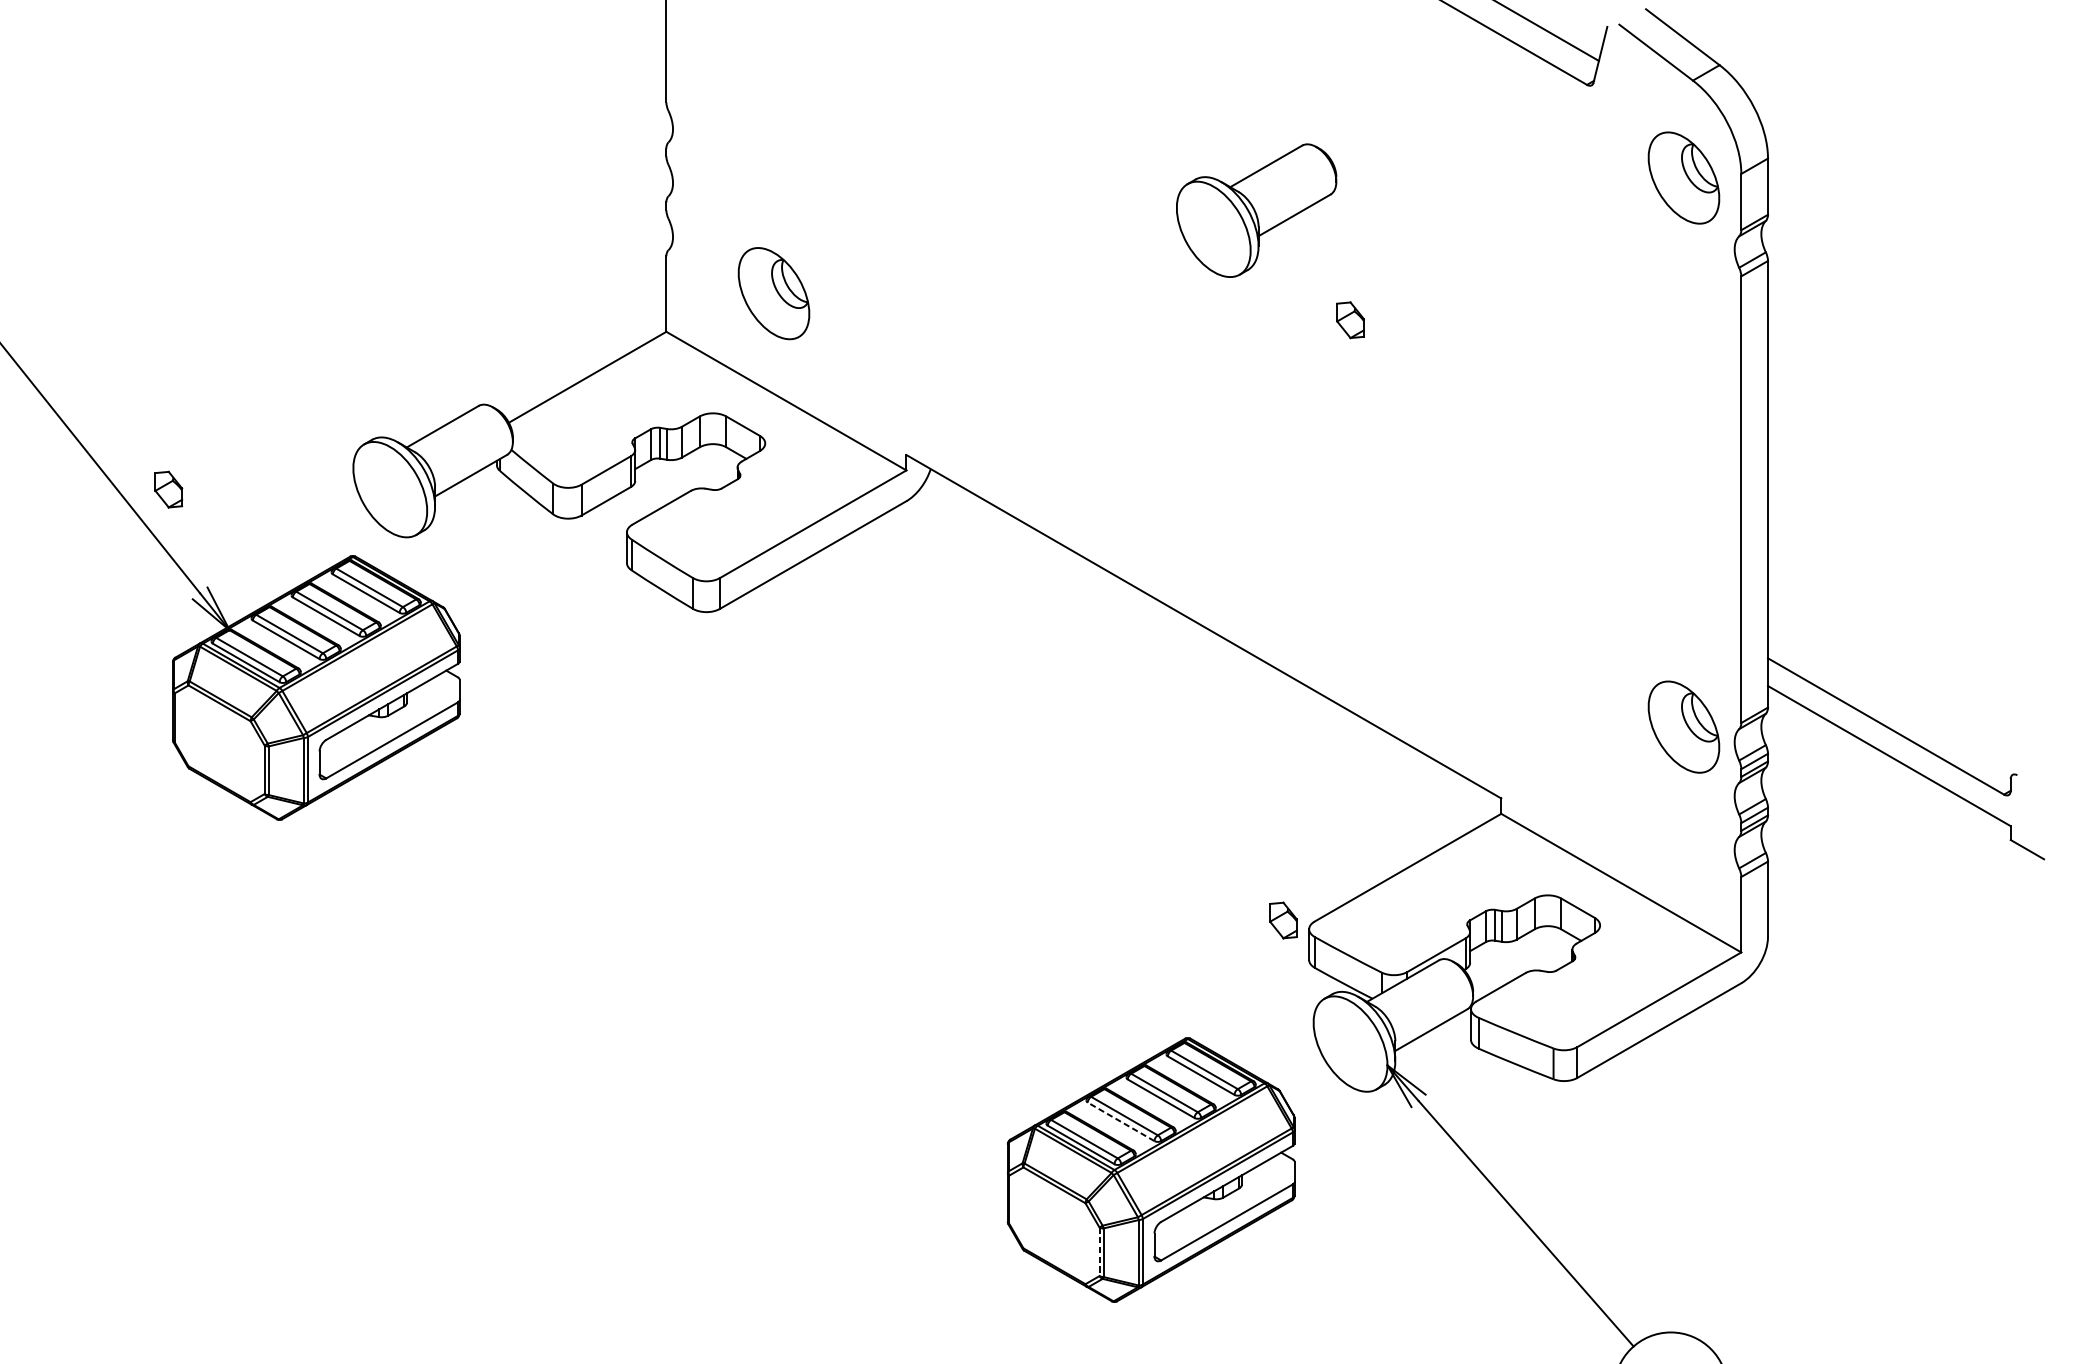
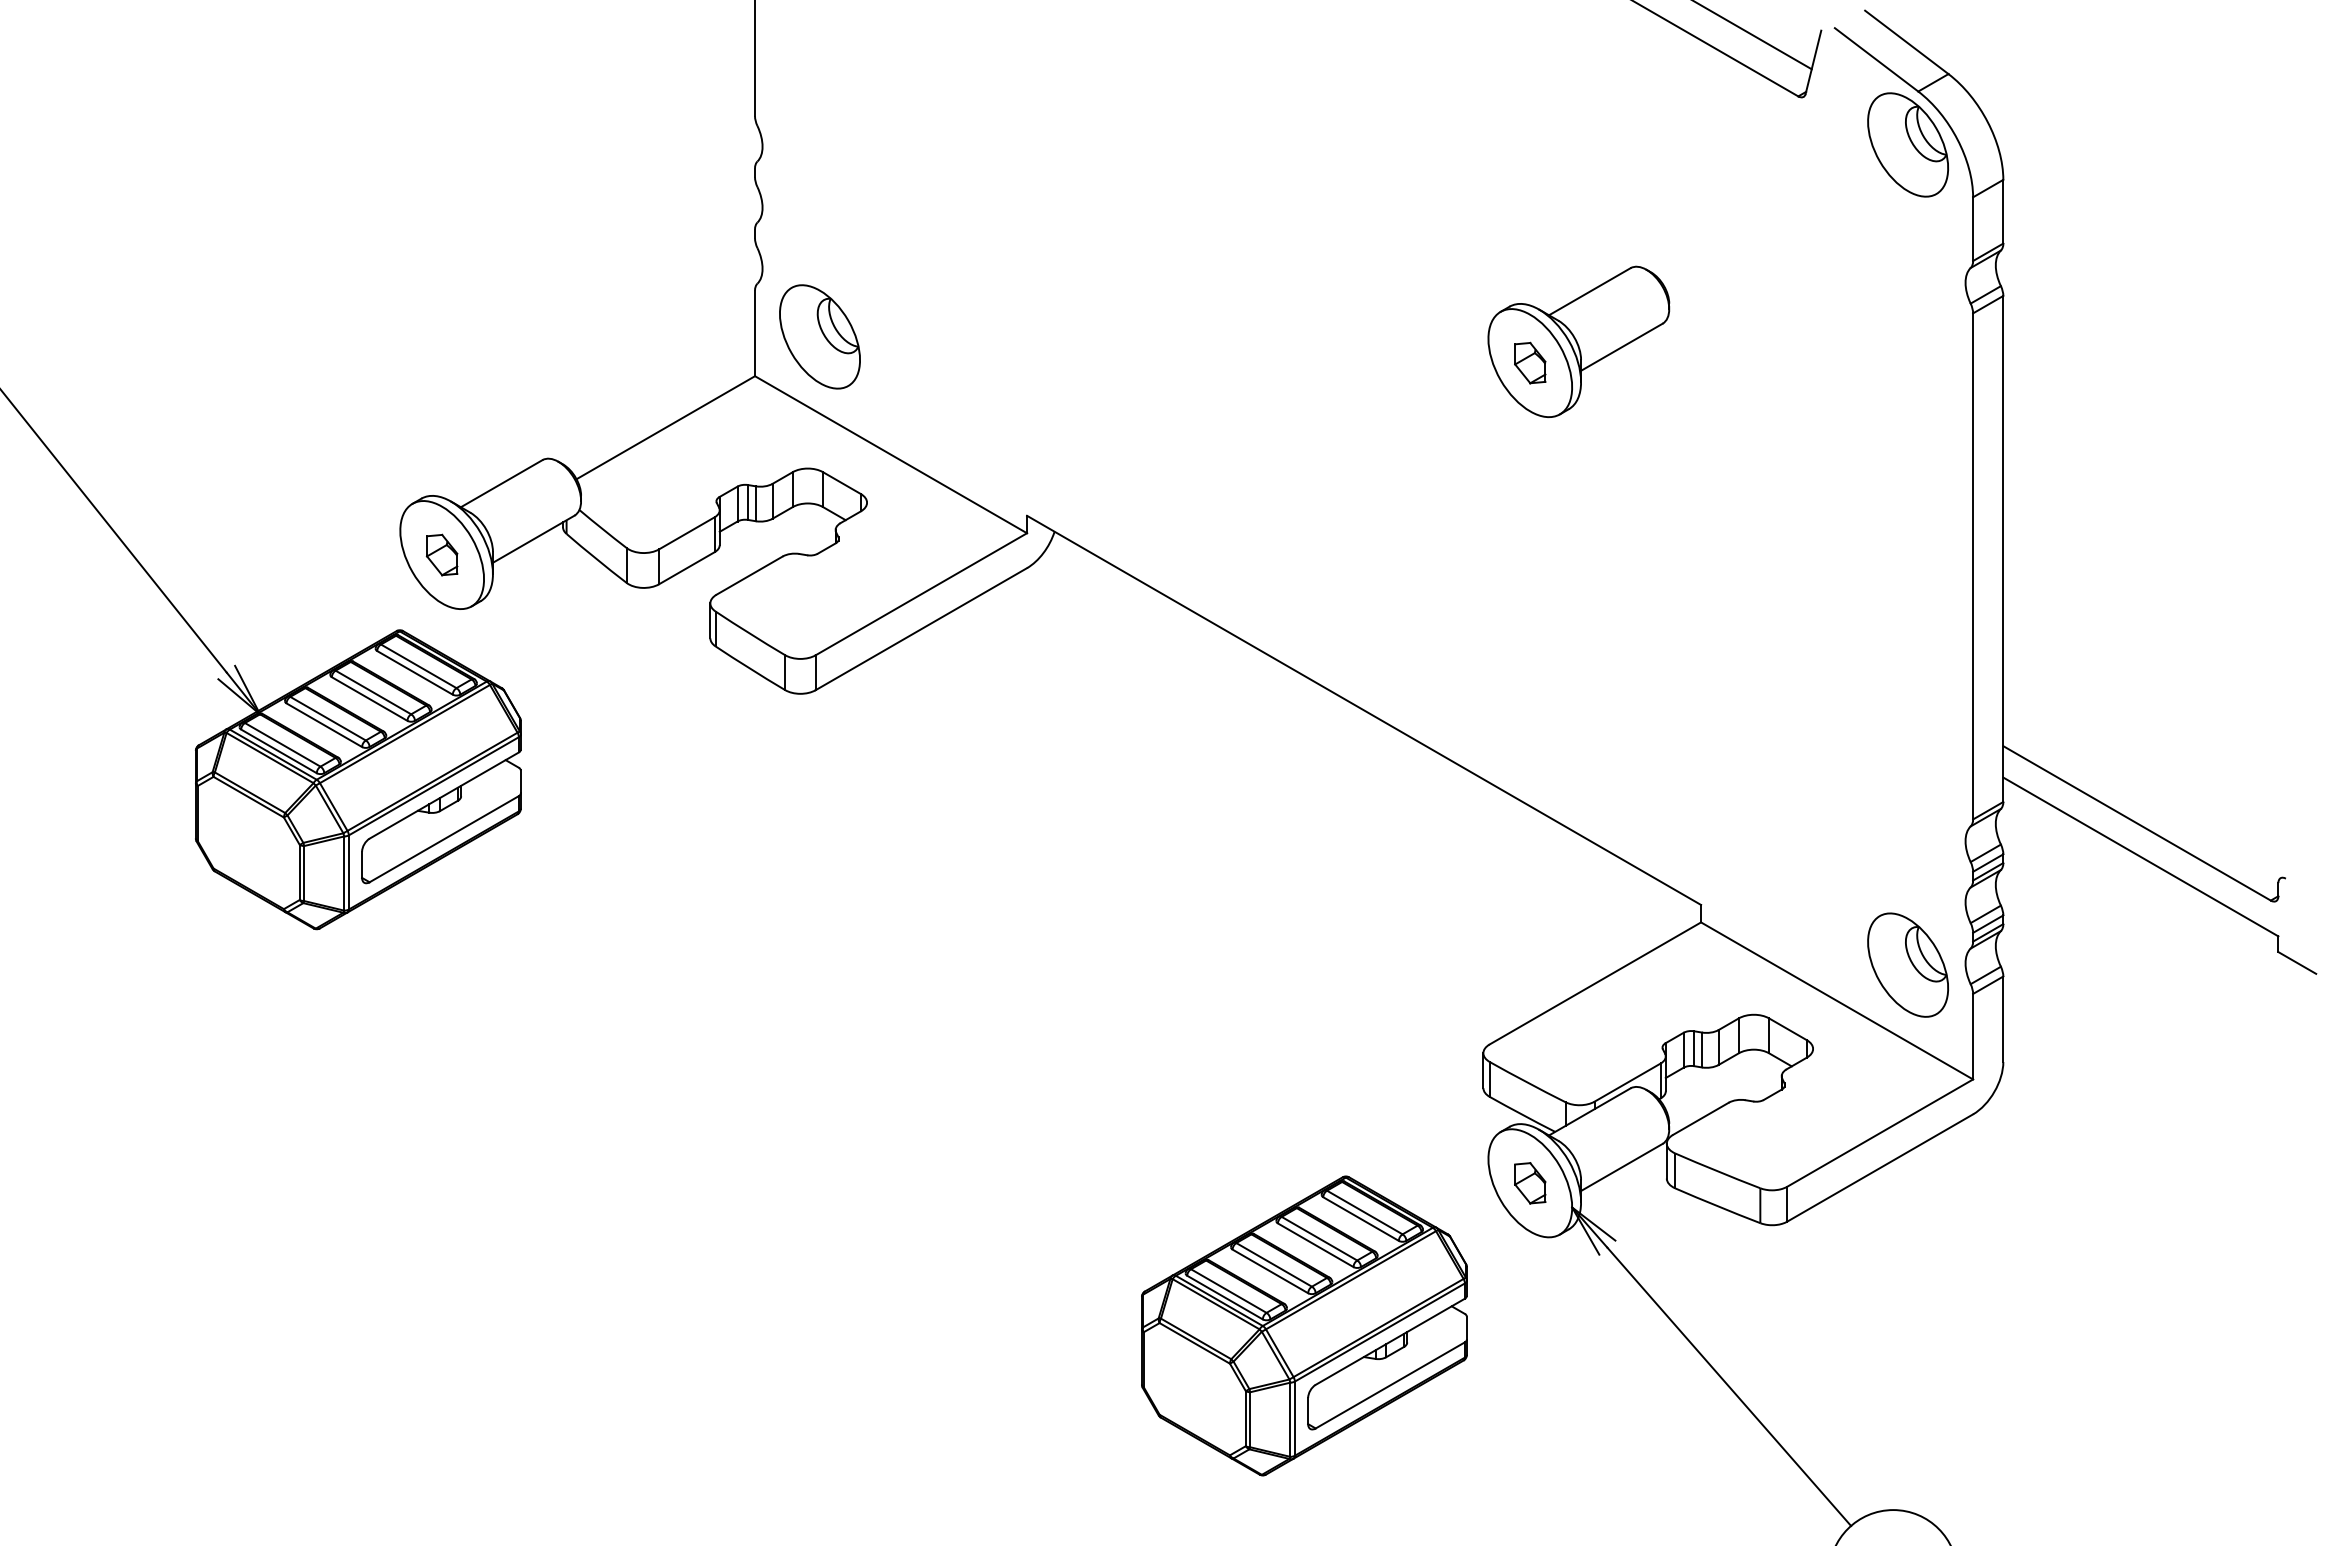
part: (1683, 177) -> (1907, 144), moved
part: (1256, 210) -> (1578, 341), moved
part: (773, 293) -> (819, 336), moved
part: (168, 489) -> (441, 554), moved
part: (1683, 726) -> (1907, 964), moved
part: (1283, 920) -> (1530, 1183), moved
line: (1121, 1121) -> (1270, 1271), dashed -> solid
line: (1099, 1251) -> (1245, 1418), dashed -> solid

